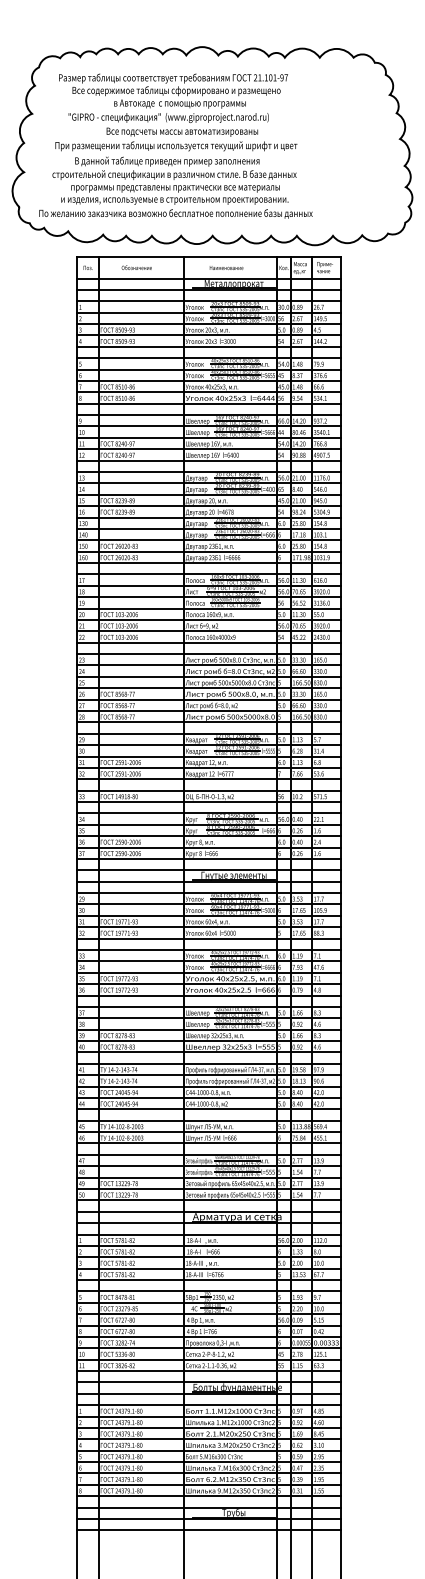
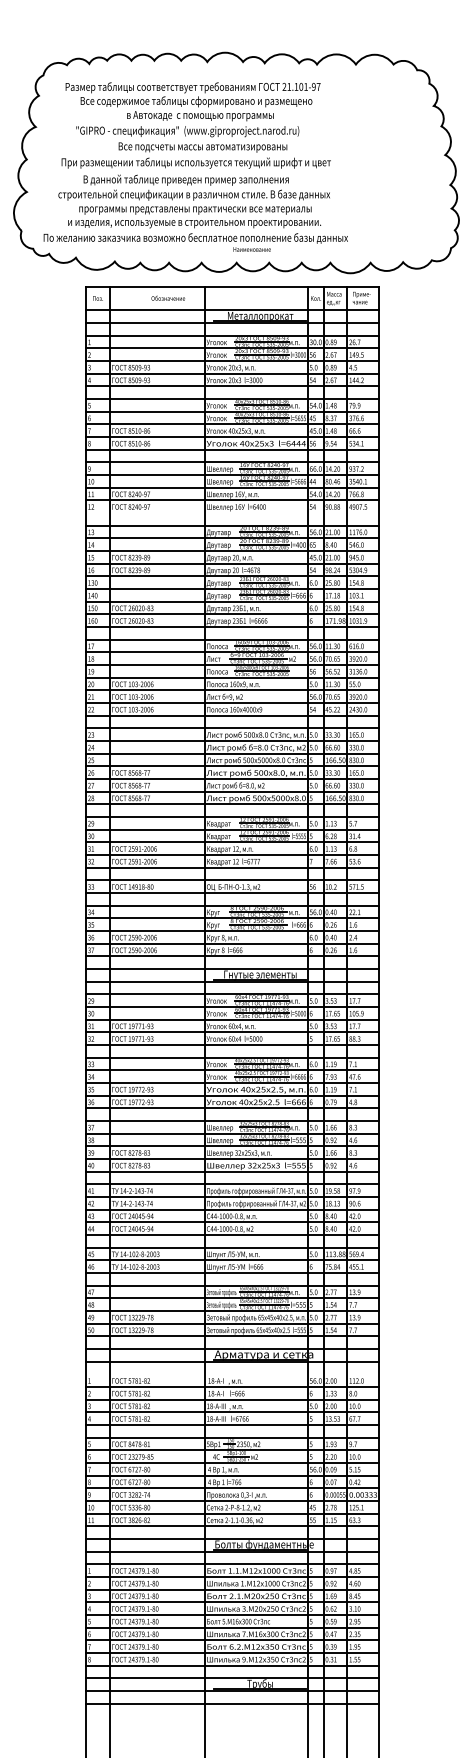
text: (137, 267) -> (168, 297), moved
text: (225, 267) -> (251, 249), moved
line: (208, 460) -> (232, 512), removed
line: (208, 1234) -> (232, 1374), removed

